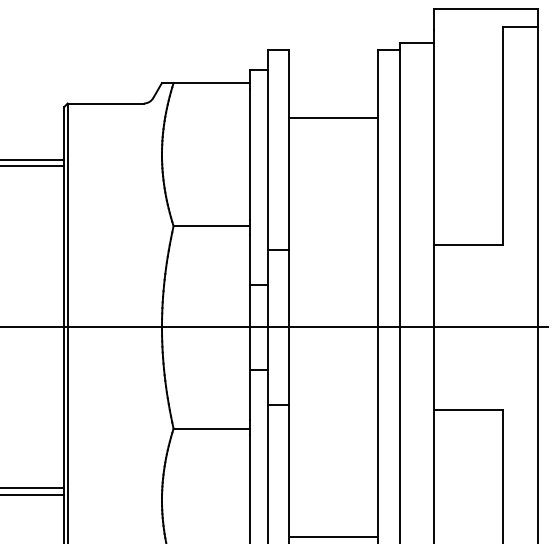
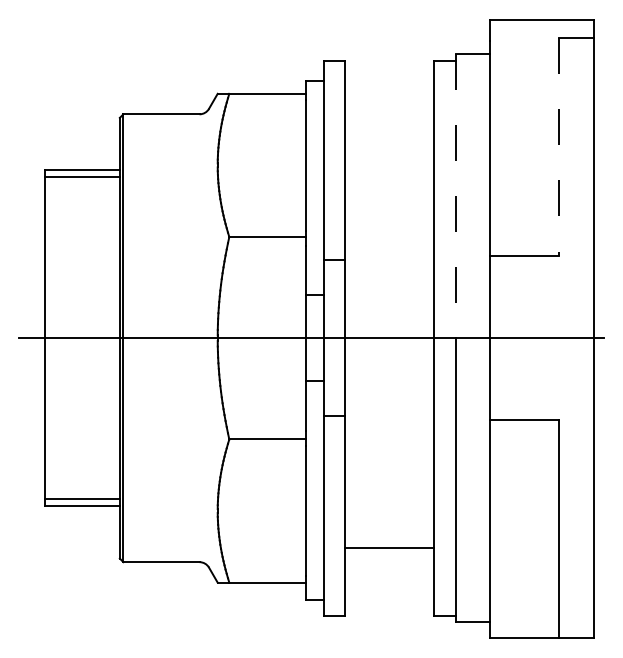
line: (332, 117) -> (388, 128), removed
line: (502, 136) -> (558, 147), solid -> dashed
line: (399, 185) -> (455, 196), solid -> dashed

